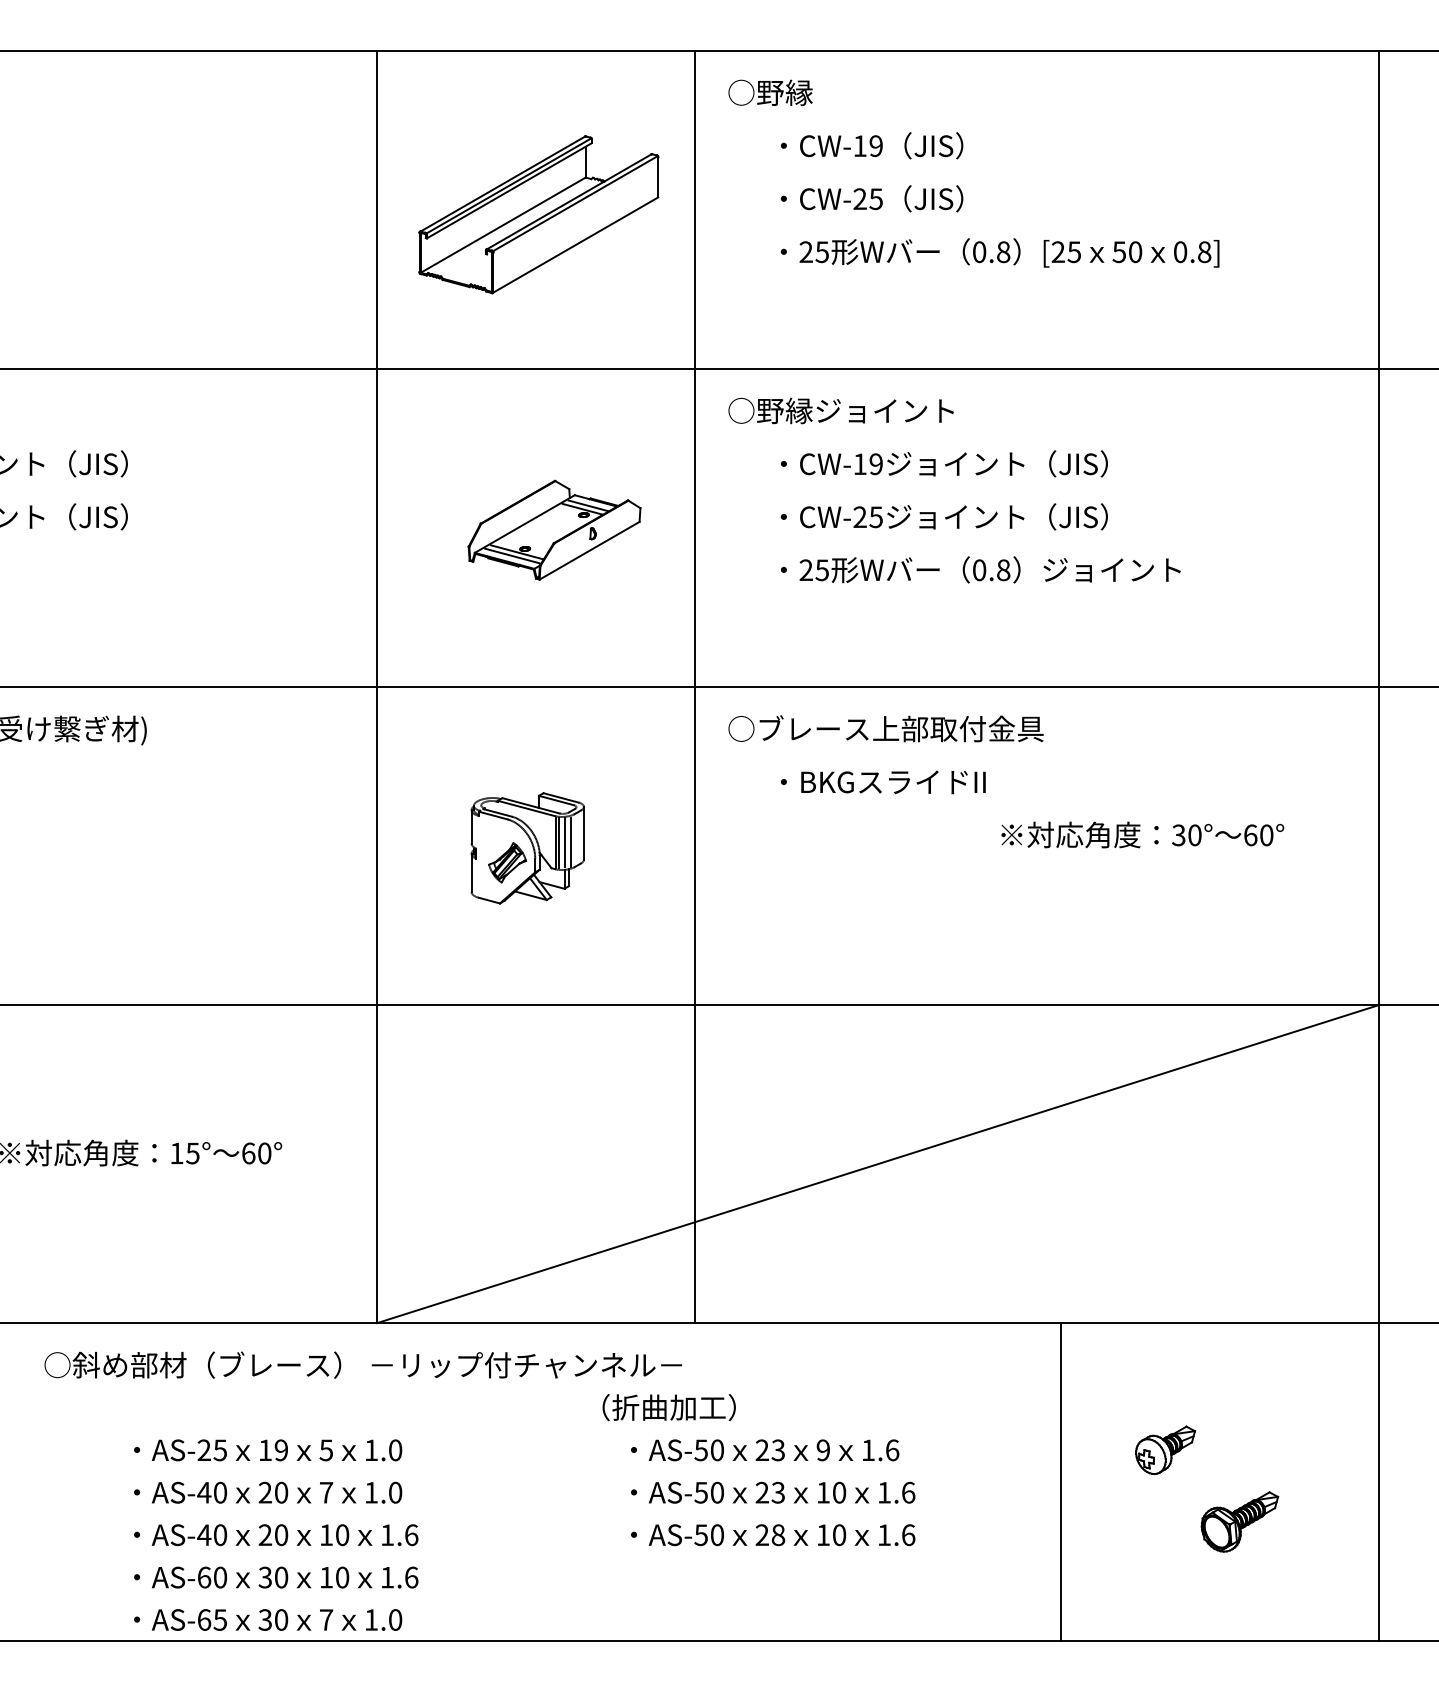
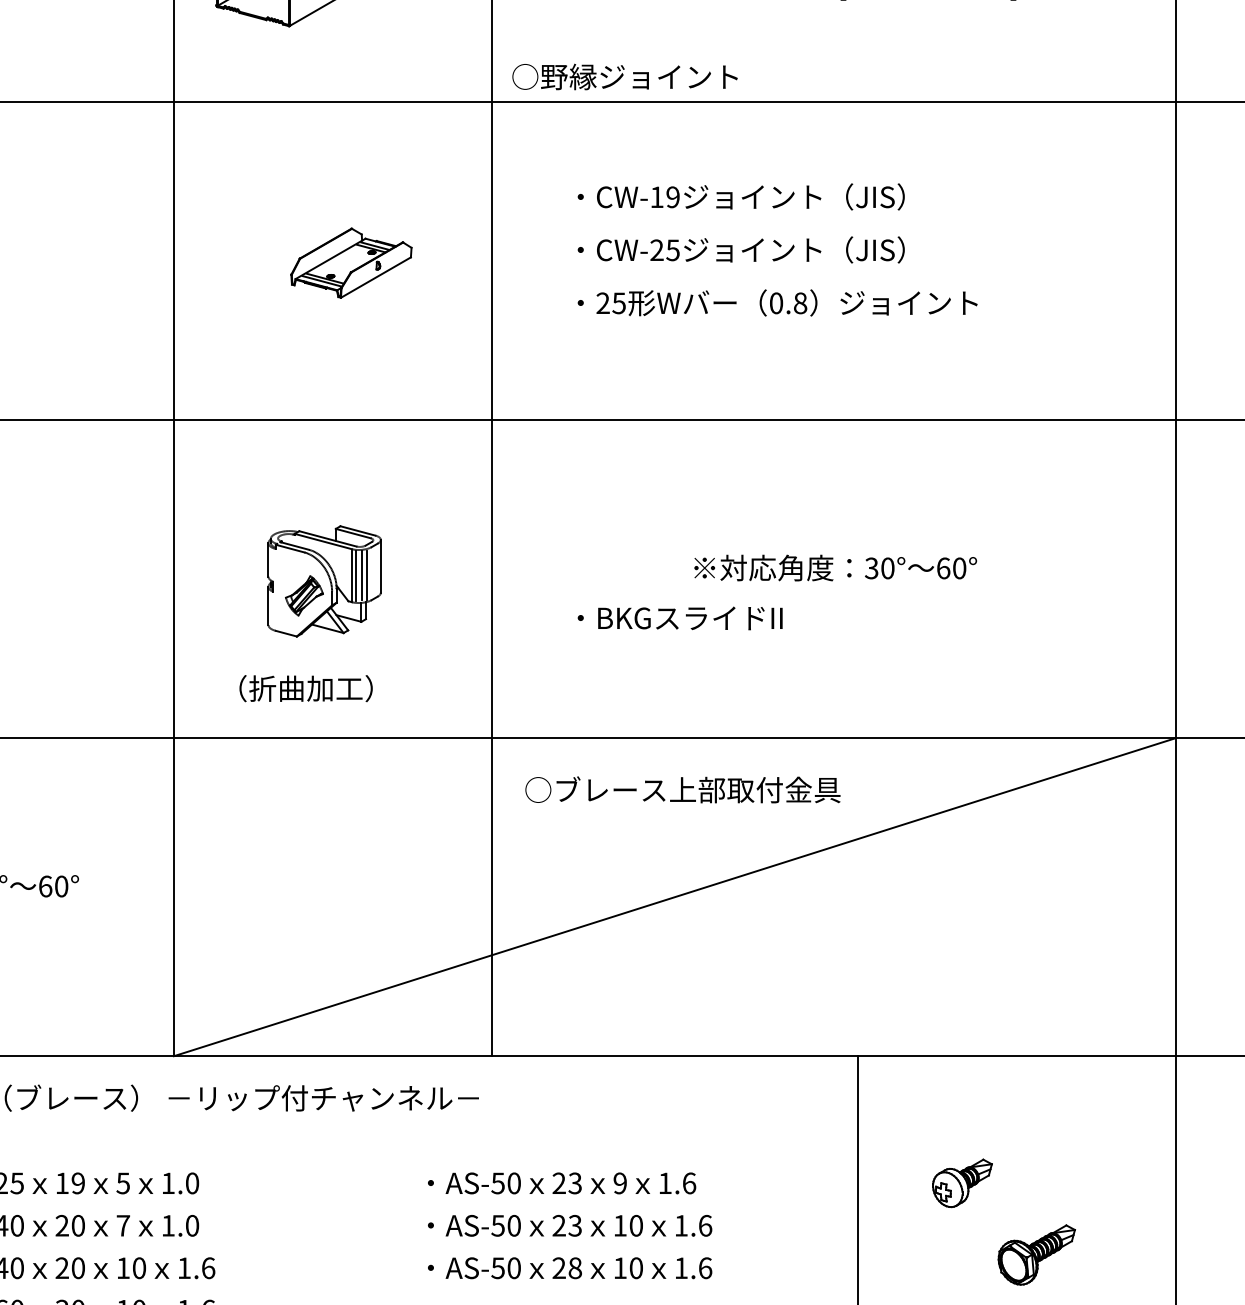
text: (840, 410) -> (624, 76), moved
part: (554, 529) -> (351, 262), size x0.7
text: (885, 728) -> (682, 789), moved
text: (883, 782) -> (680, 618), moved
text: (1142, 834) -> (835, 567), moved
text: (668, 1407) -> (305, 688), moved

